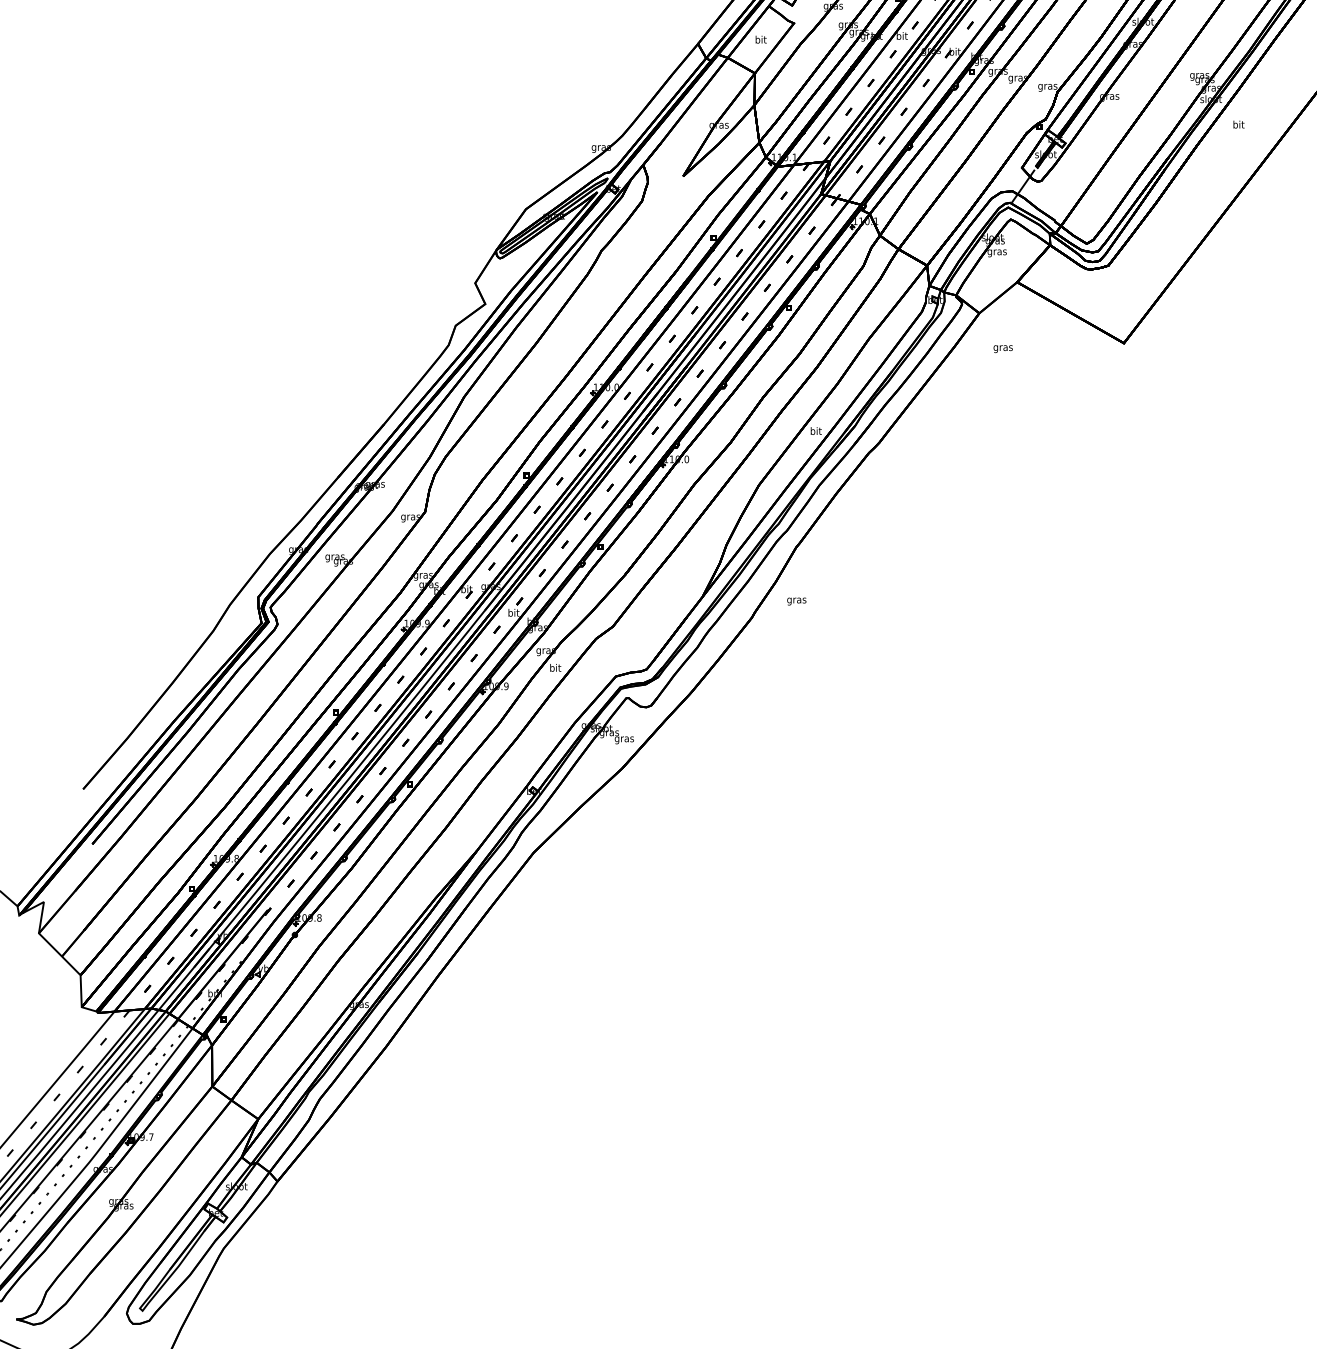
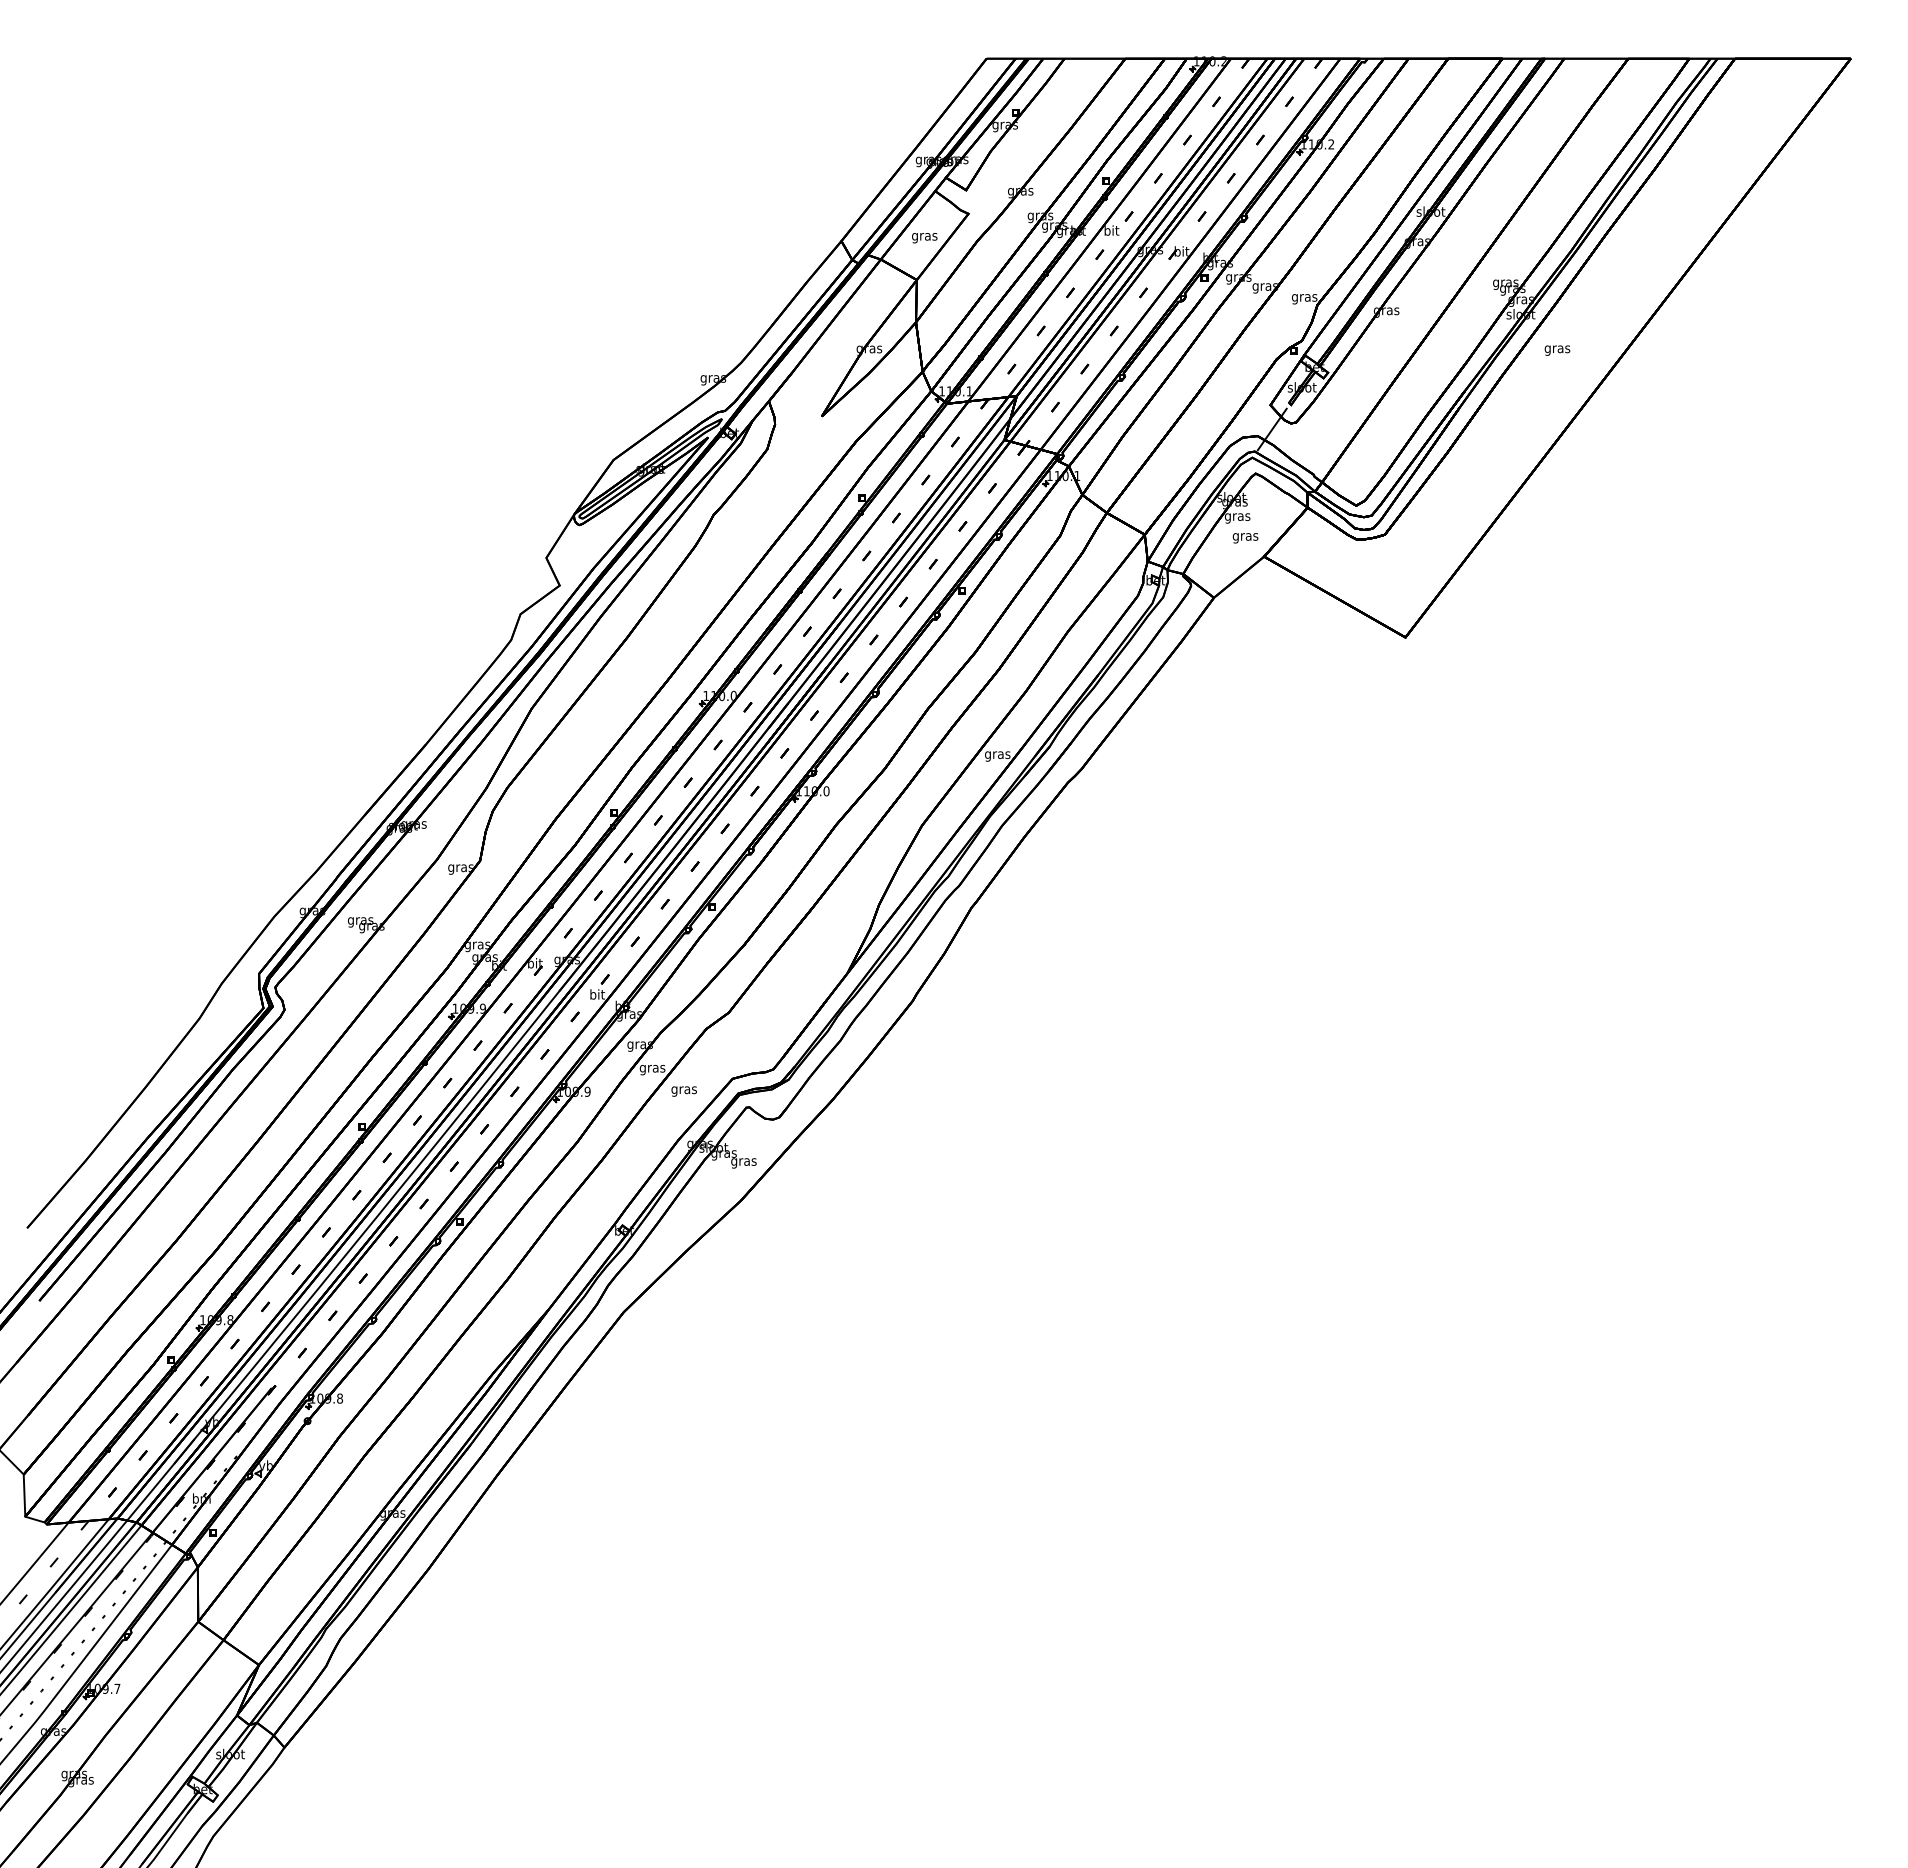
text: (760, 40) -> (924, 236), bit -> gras
text: (1238, 125) -> (1557, 348), bit -> gras
text: (1003, 349) -> (1245, 538), moved
text: (815, 431) -> (997, 754), bit -> gras
text: (796, 601) -> (683, 1091), moved
text: (555, 668) -> (652, 1068), bit -> gras

